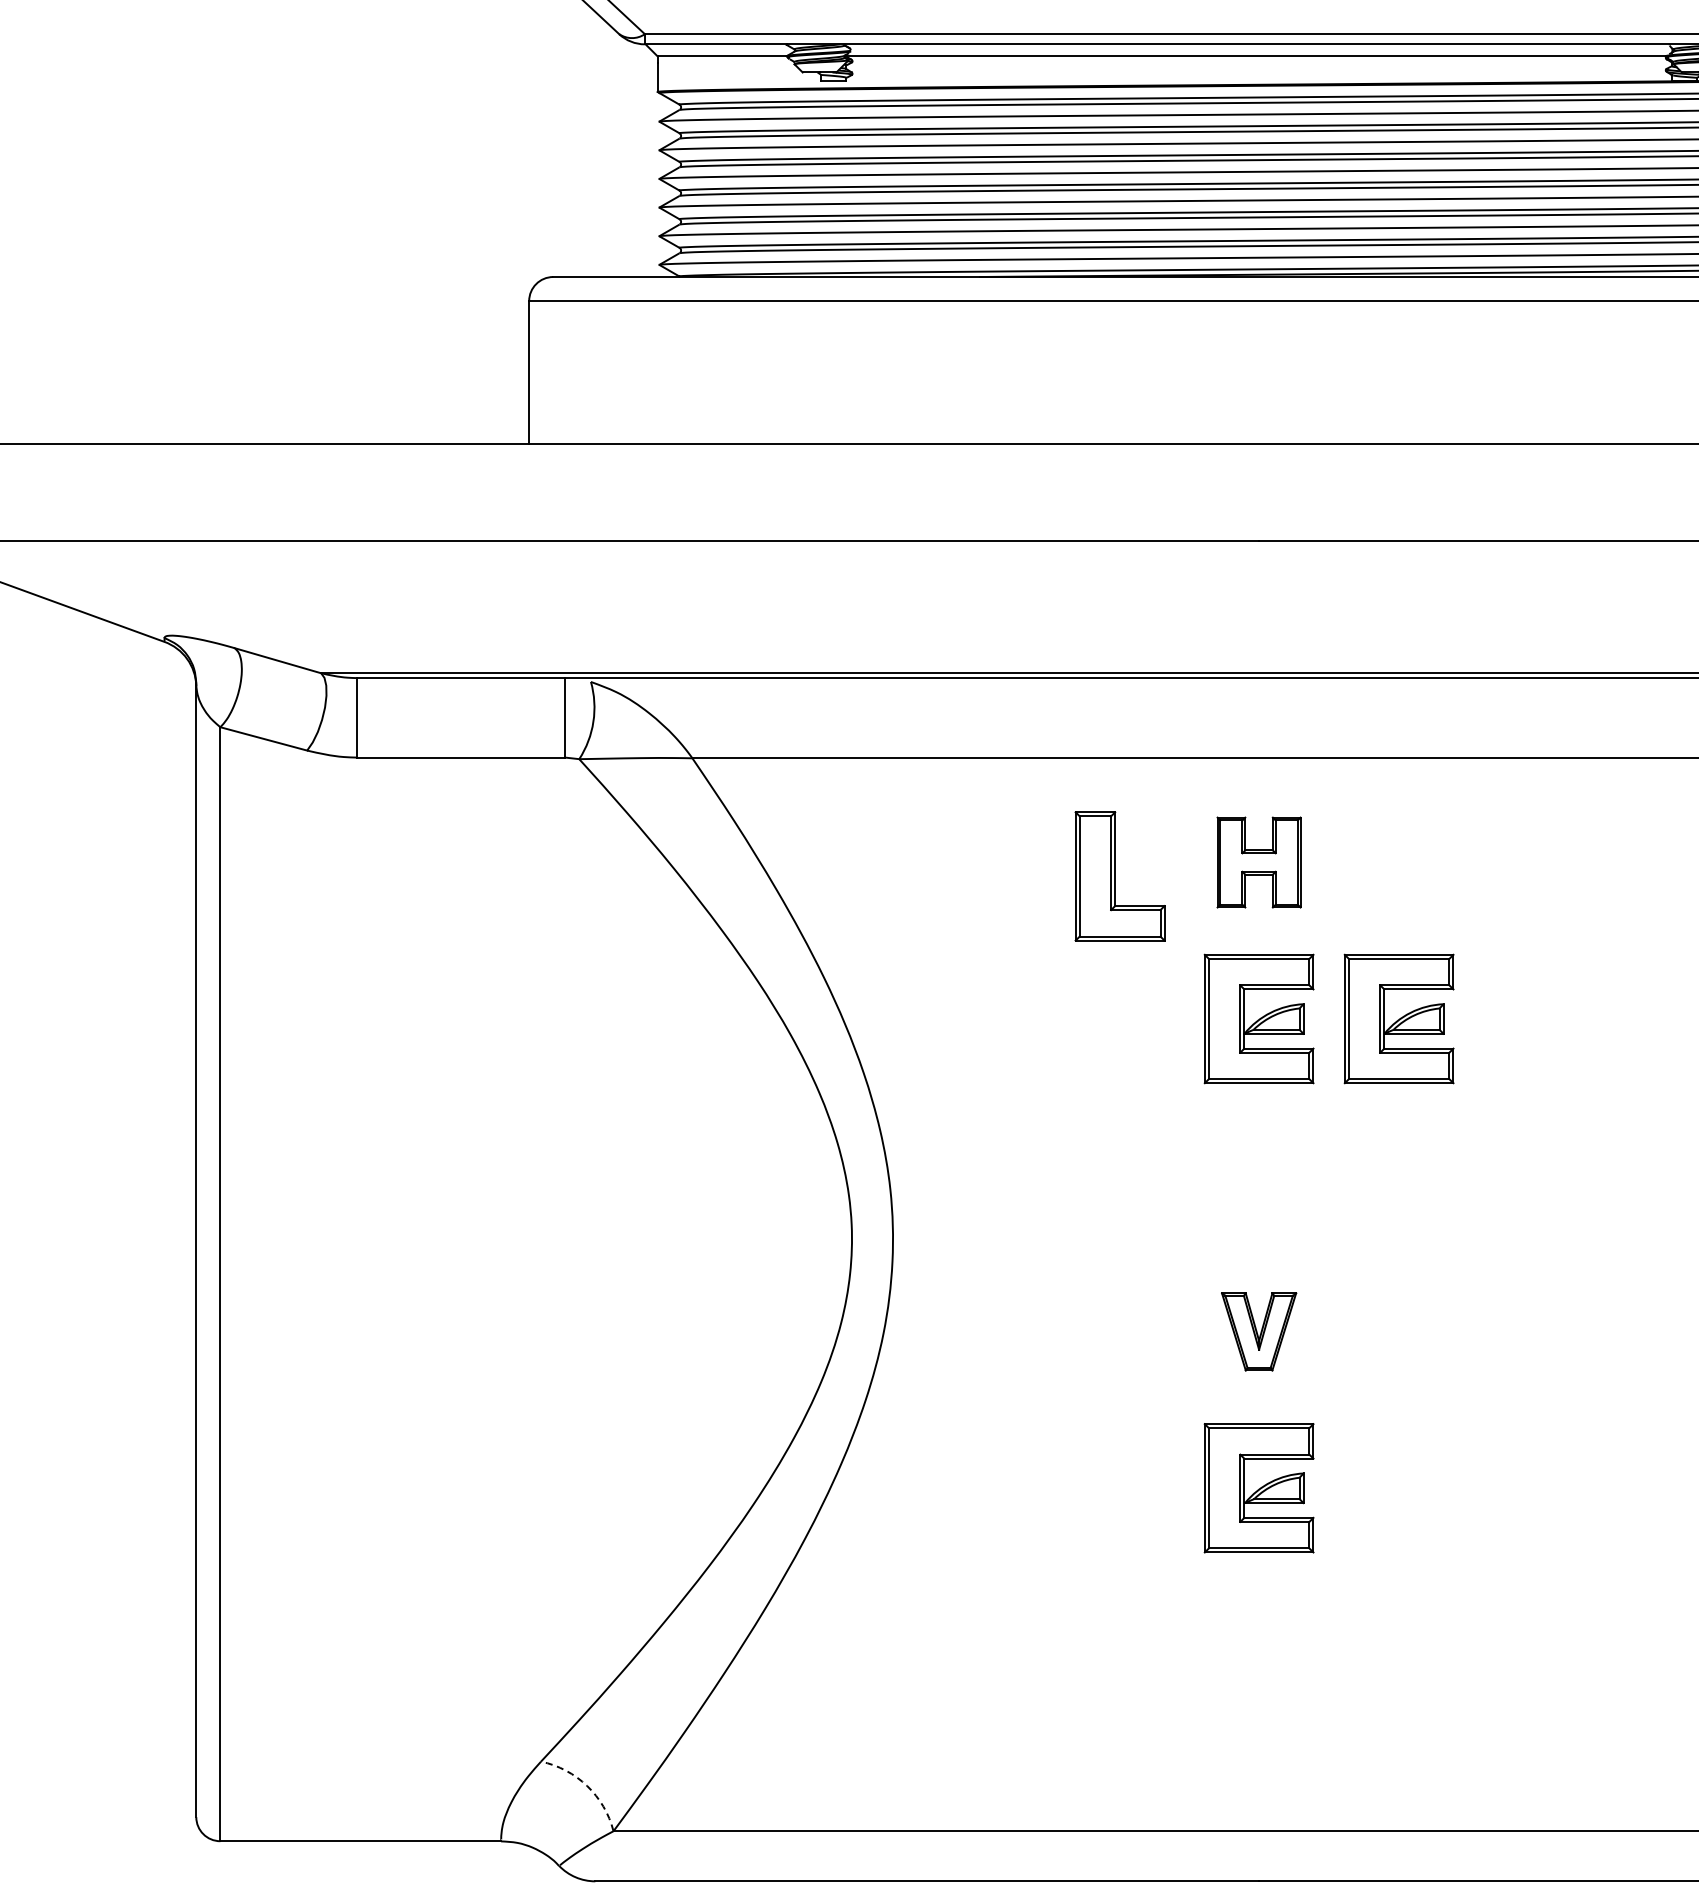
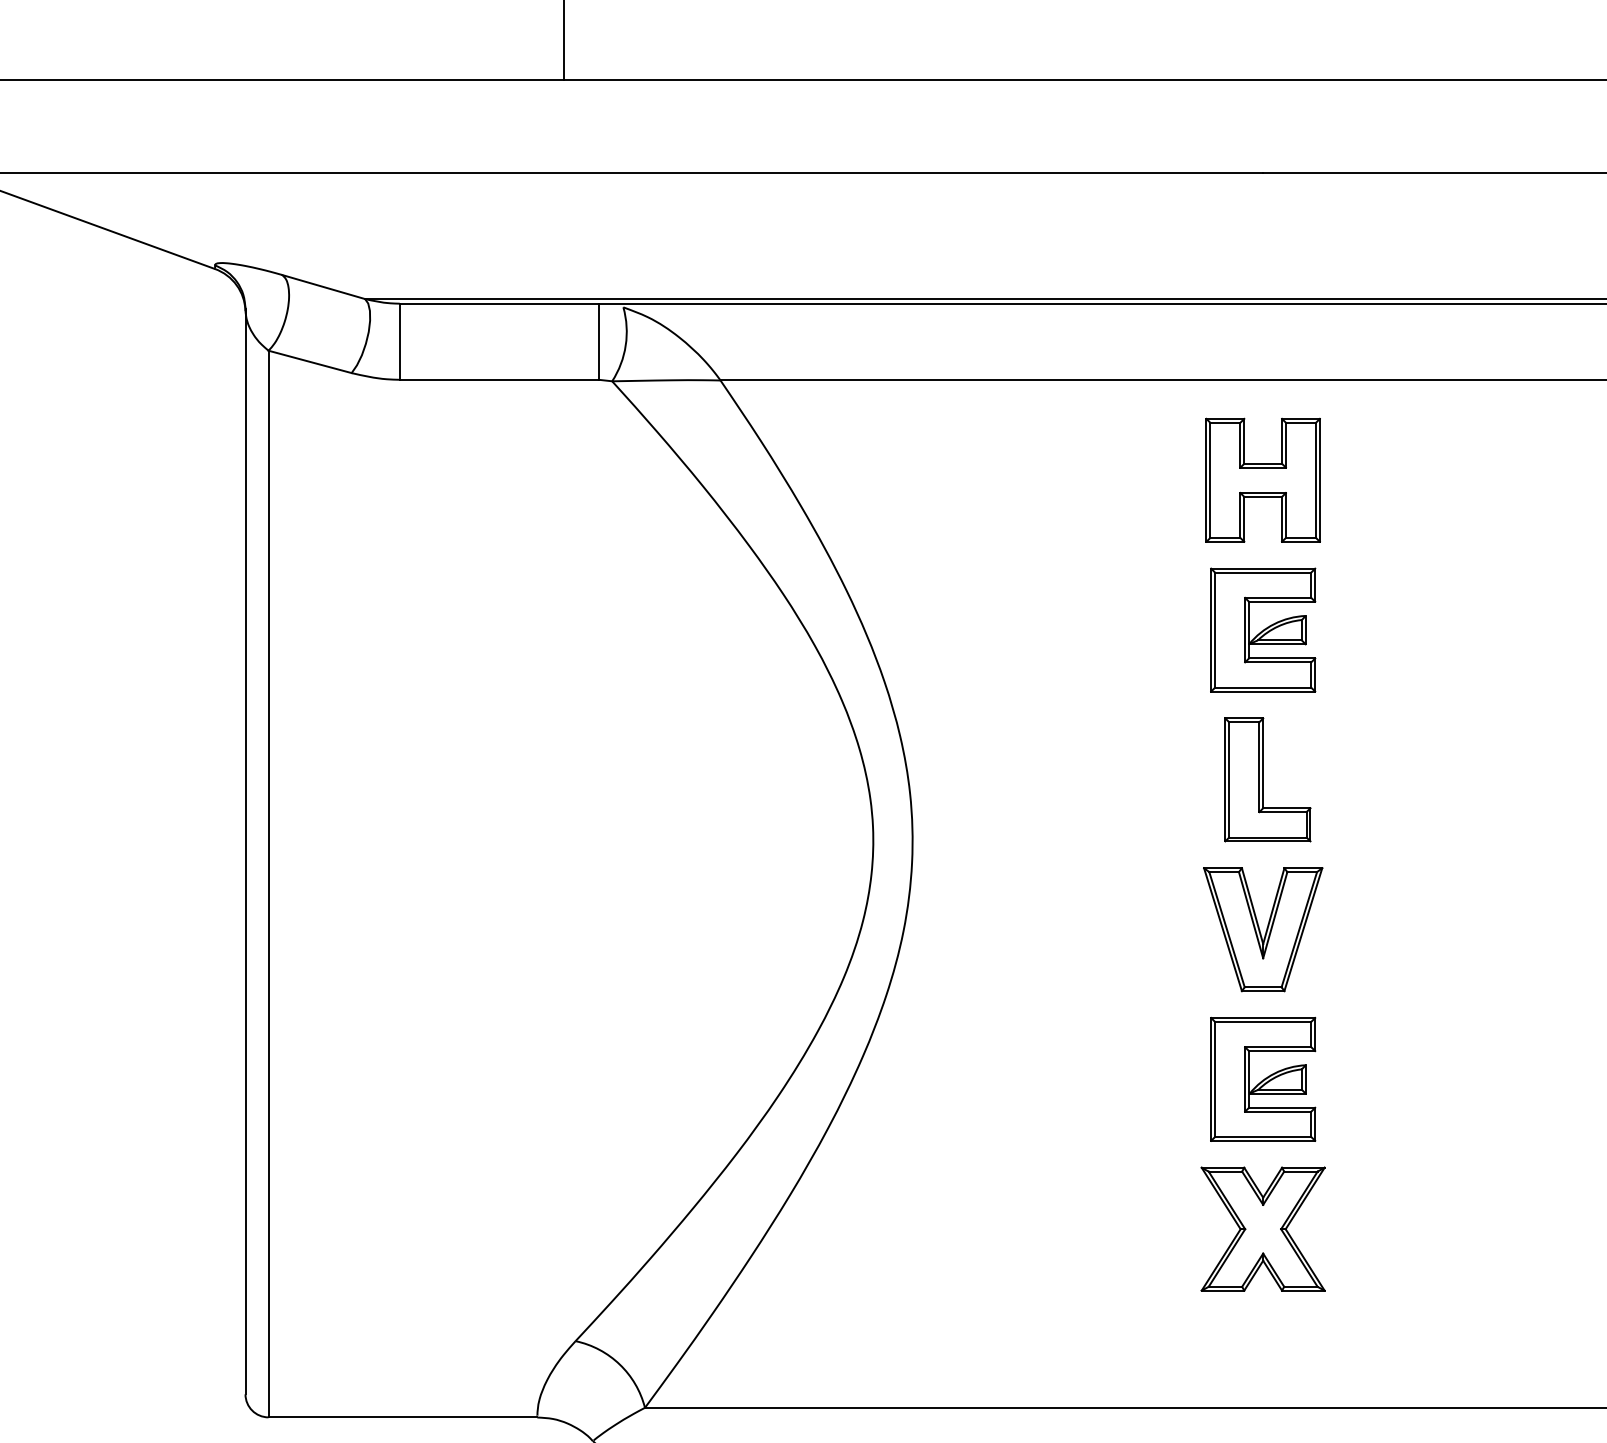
part: (1258, 862) -> (1262, 480), size x1.43
part: (1119, 876) -> (1267, 779), moved
part: (1398, 1018) -> (1396, 629), removed
part: (1258, 1331) -> (1262, 929), size x1.67
part: (1258, 1644) -> (1262, 1229), added
arc: (587, 1786) -> (620, 1364), dashed -> solid

